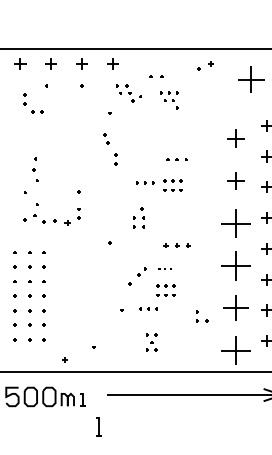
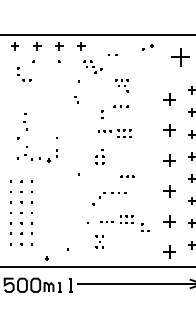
part: (169, 100) -> (122, 85), moved
part: (115, 159) -> (101, 114), moved
part: (176, 159) -> (120, 106), moved
part: (235, 223) -> (169, 160), size x0.62
part: (176, 245) -> (127, 176), size x0.71
part: (235, 265) -> (169, 190), size x0.62
part: (164, 268) -> (118, 192), size x1.67
part: (165, 290) -> (126, 219), moved
part: (235, 308) -> (169, 221), size x0.71
part: (151, 342) -> (99, 241), moved
part: (235, 350) -> (169, 251), size x0.62
line: (98, 426) -> (71, 284), moved

